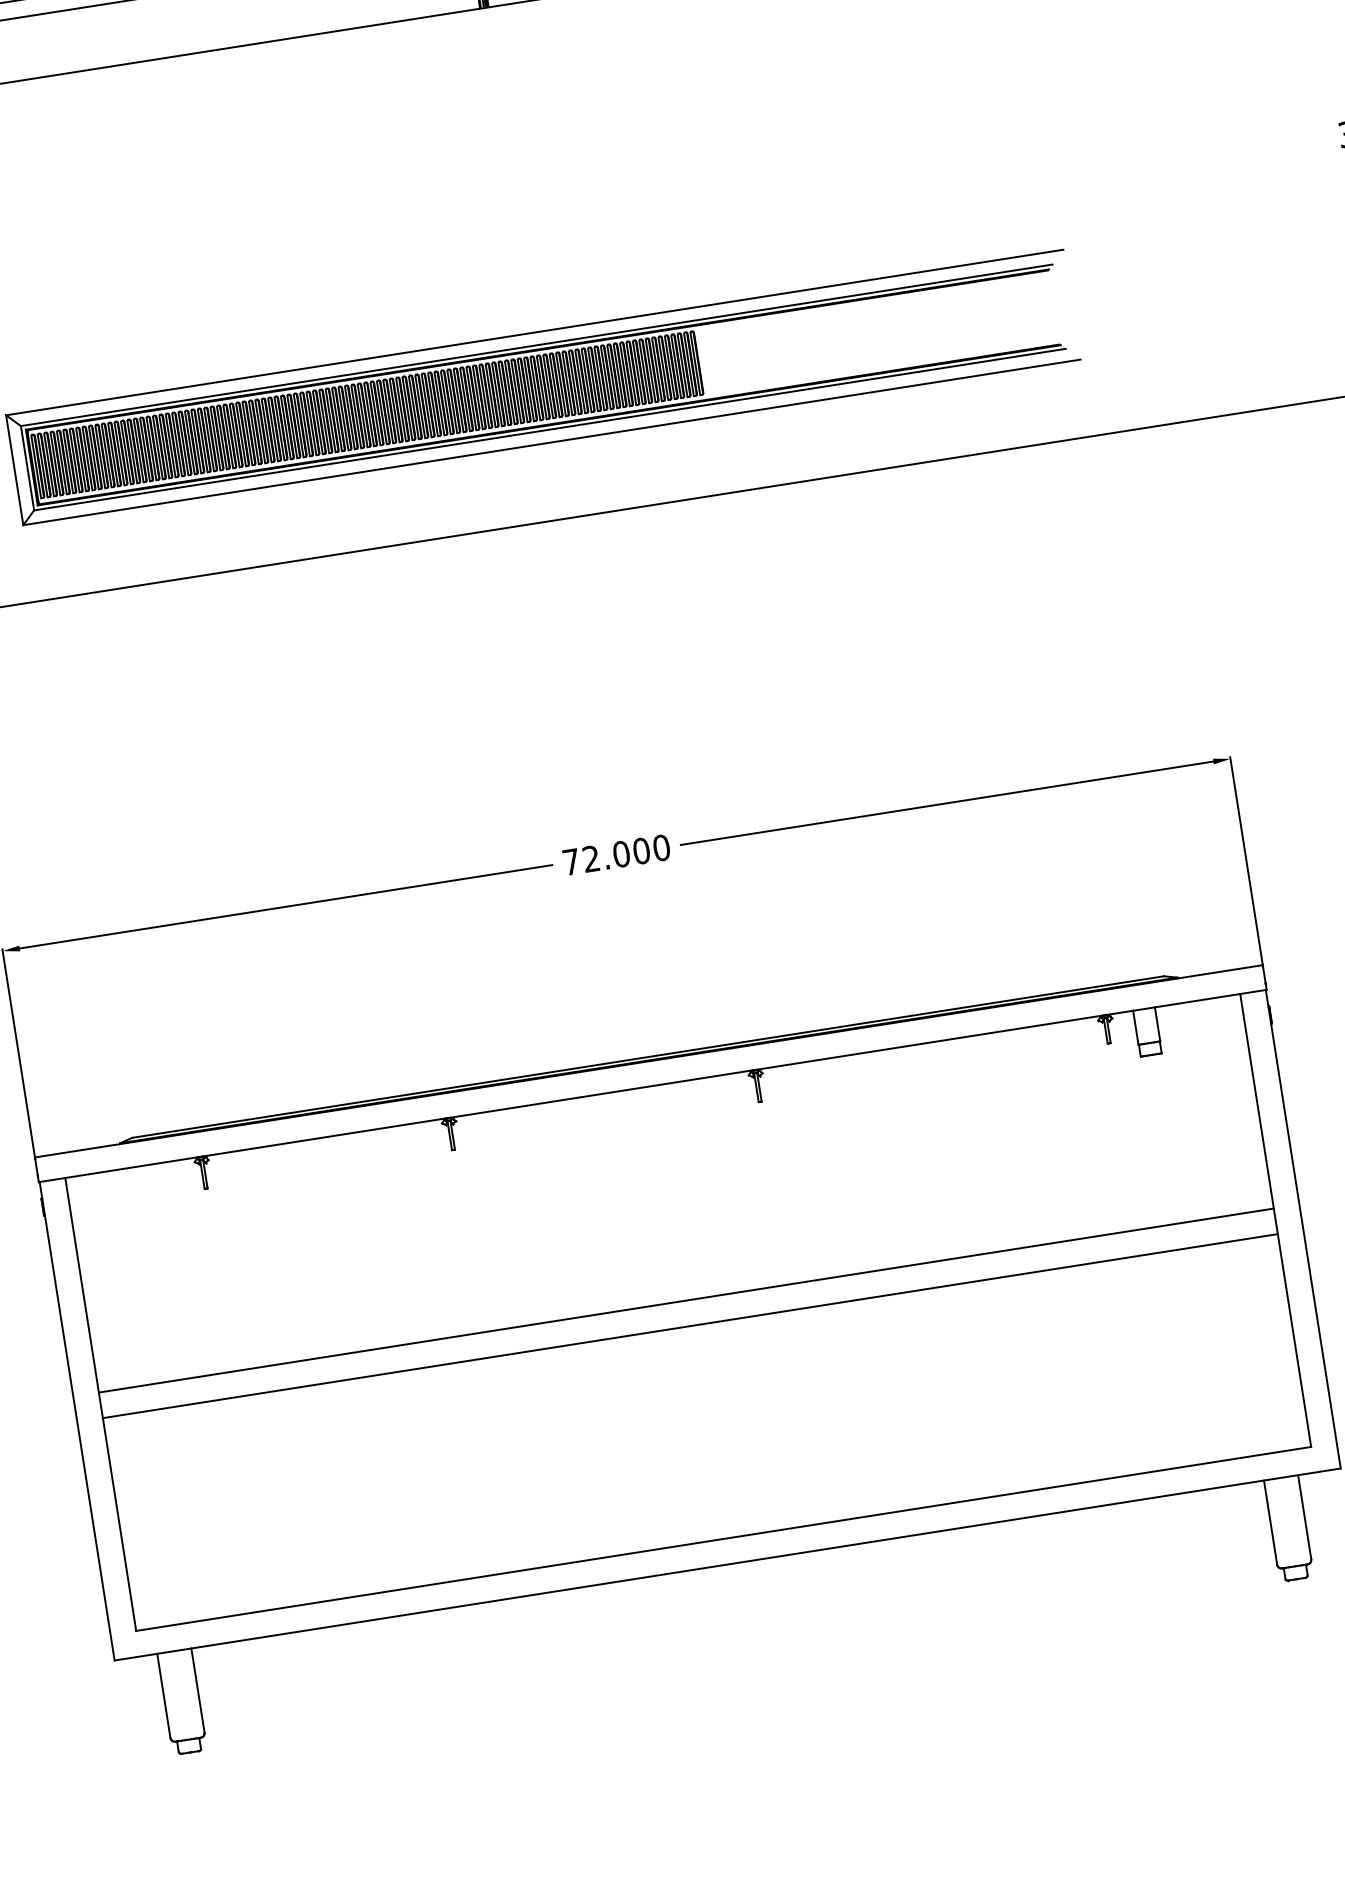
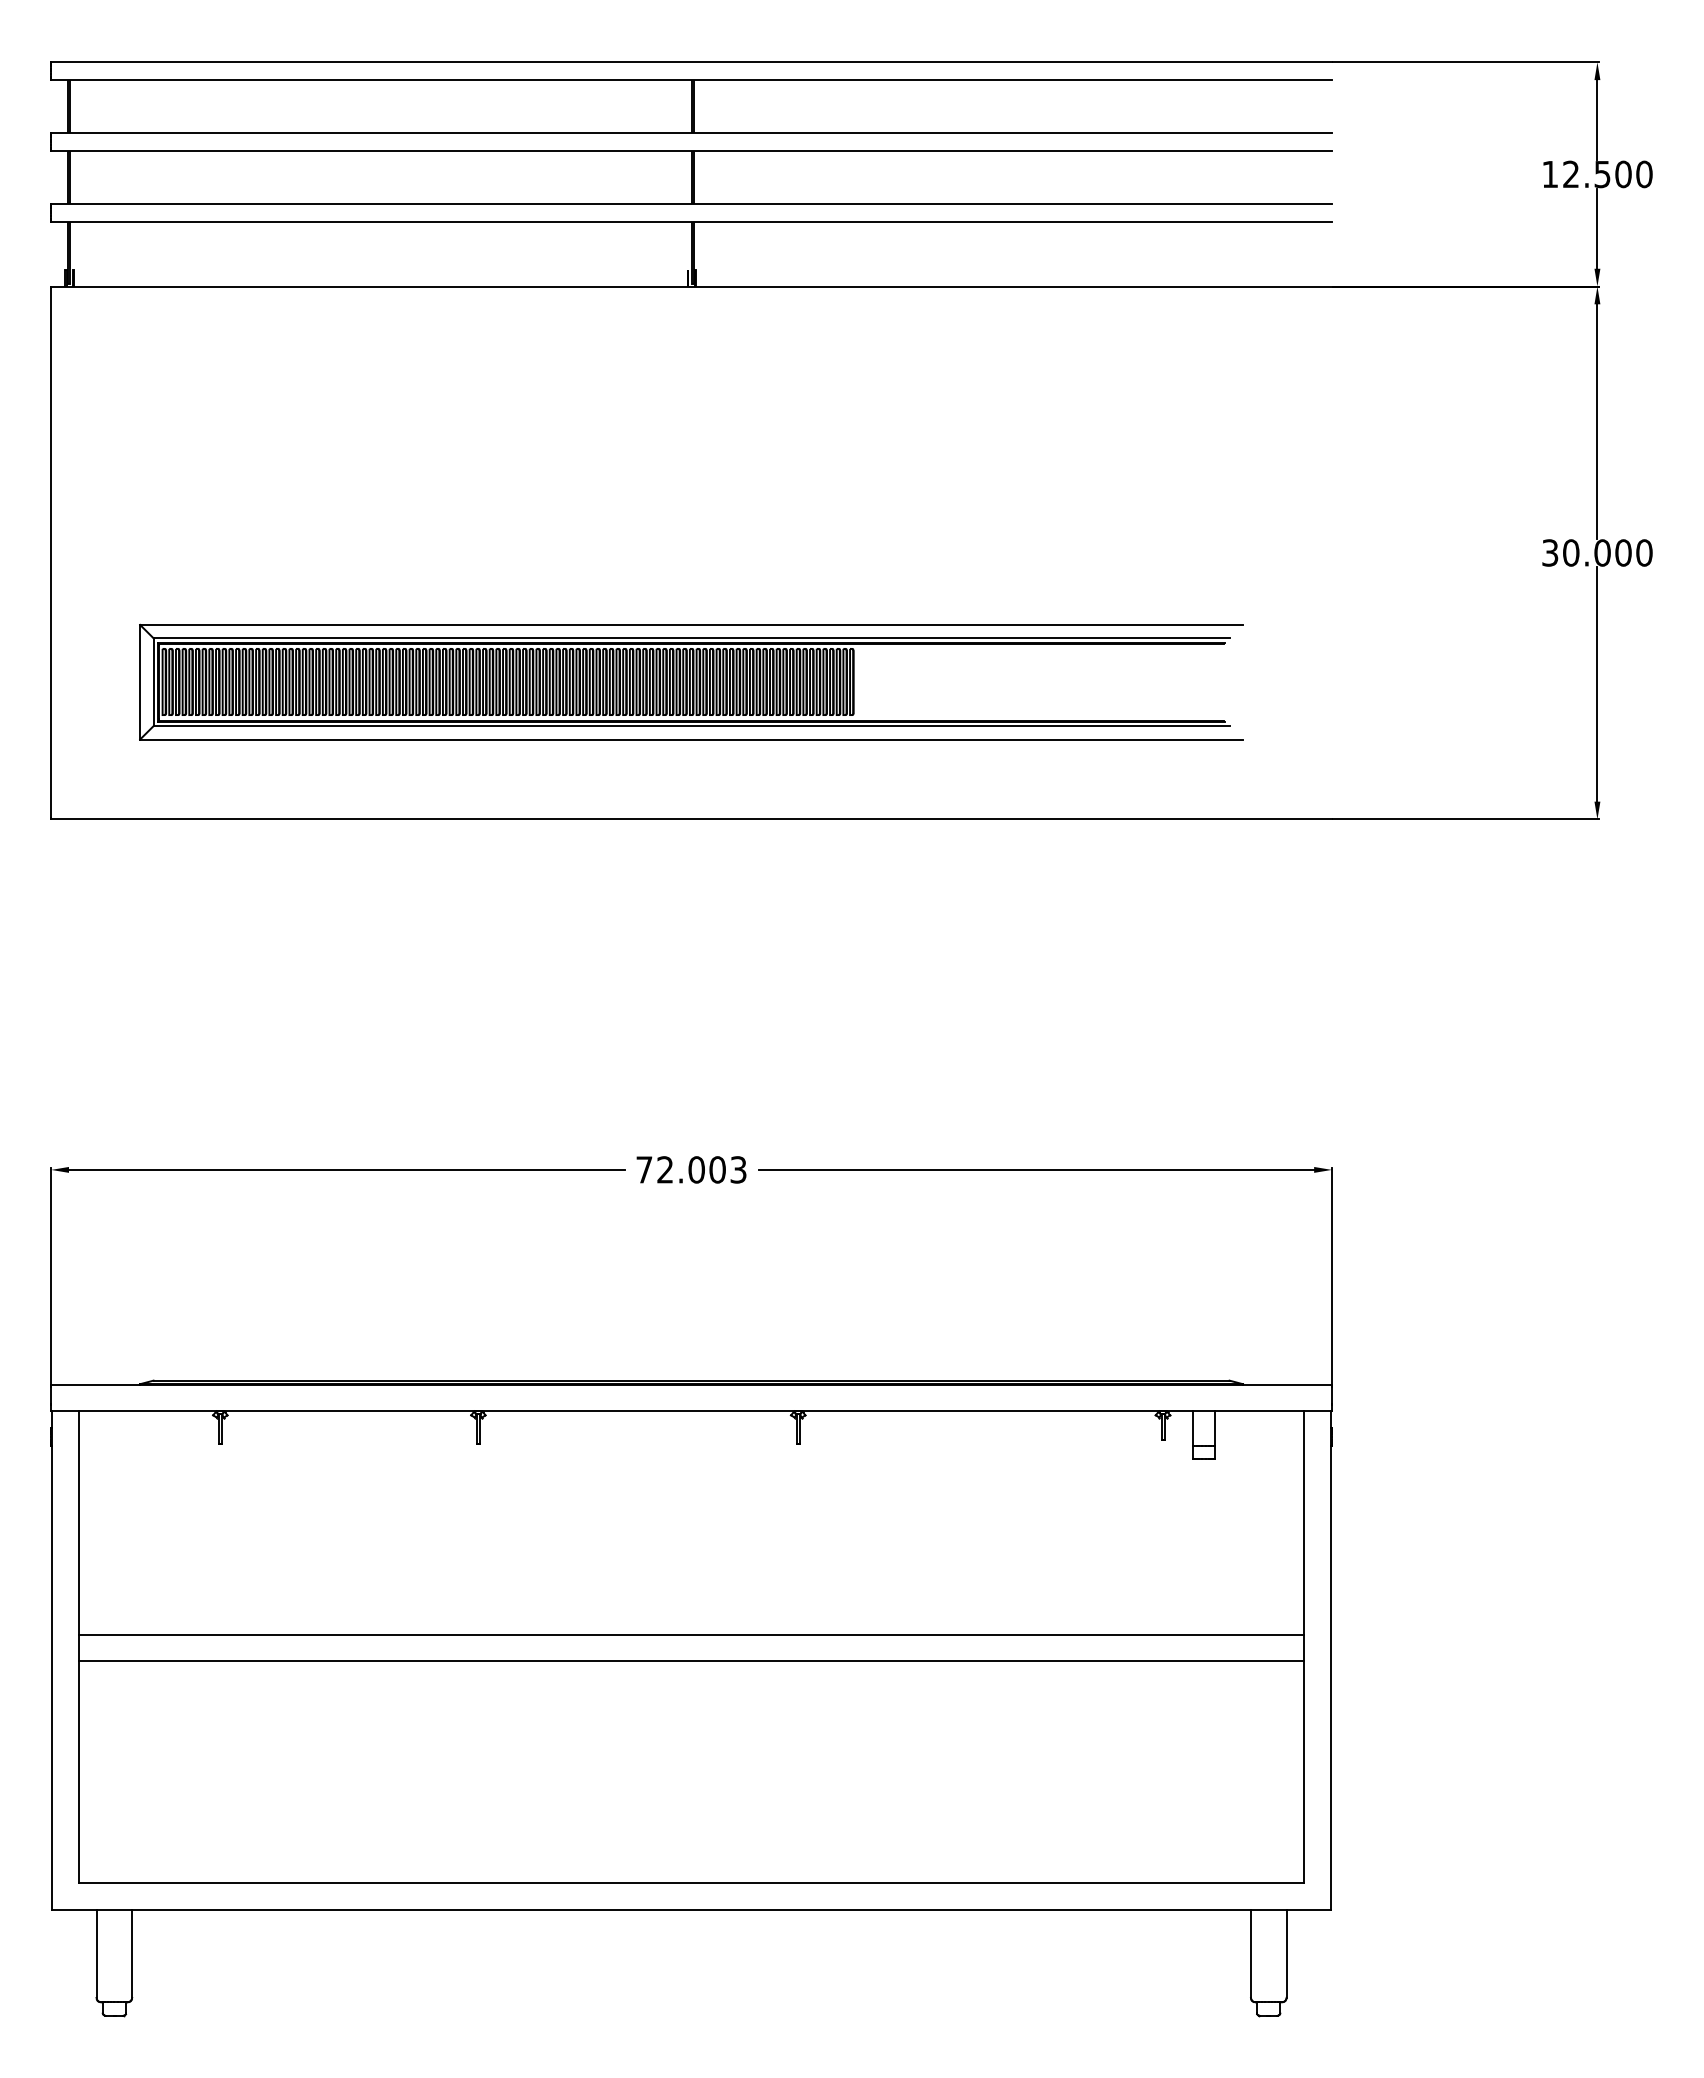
text: (661, 847) -> (738, 1169), 72.000 -> 72.003

